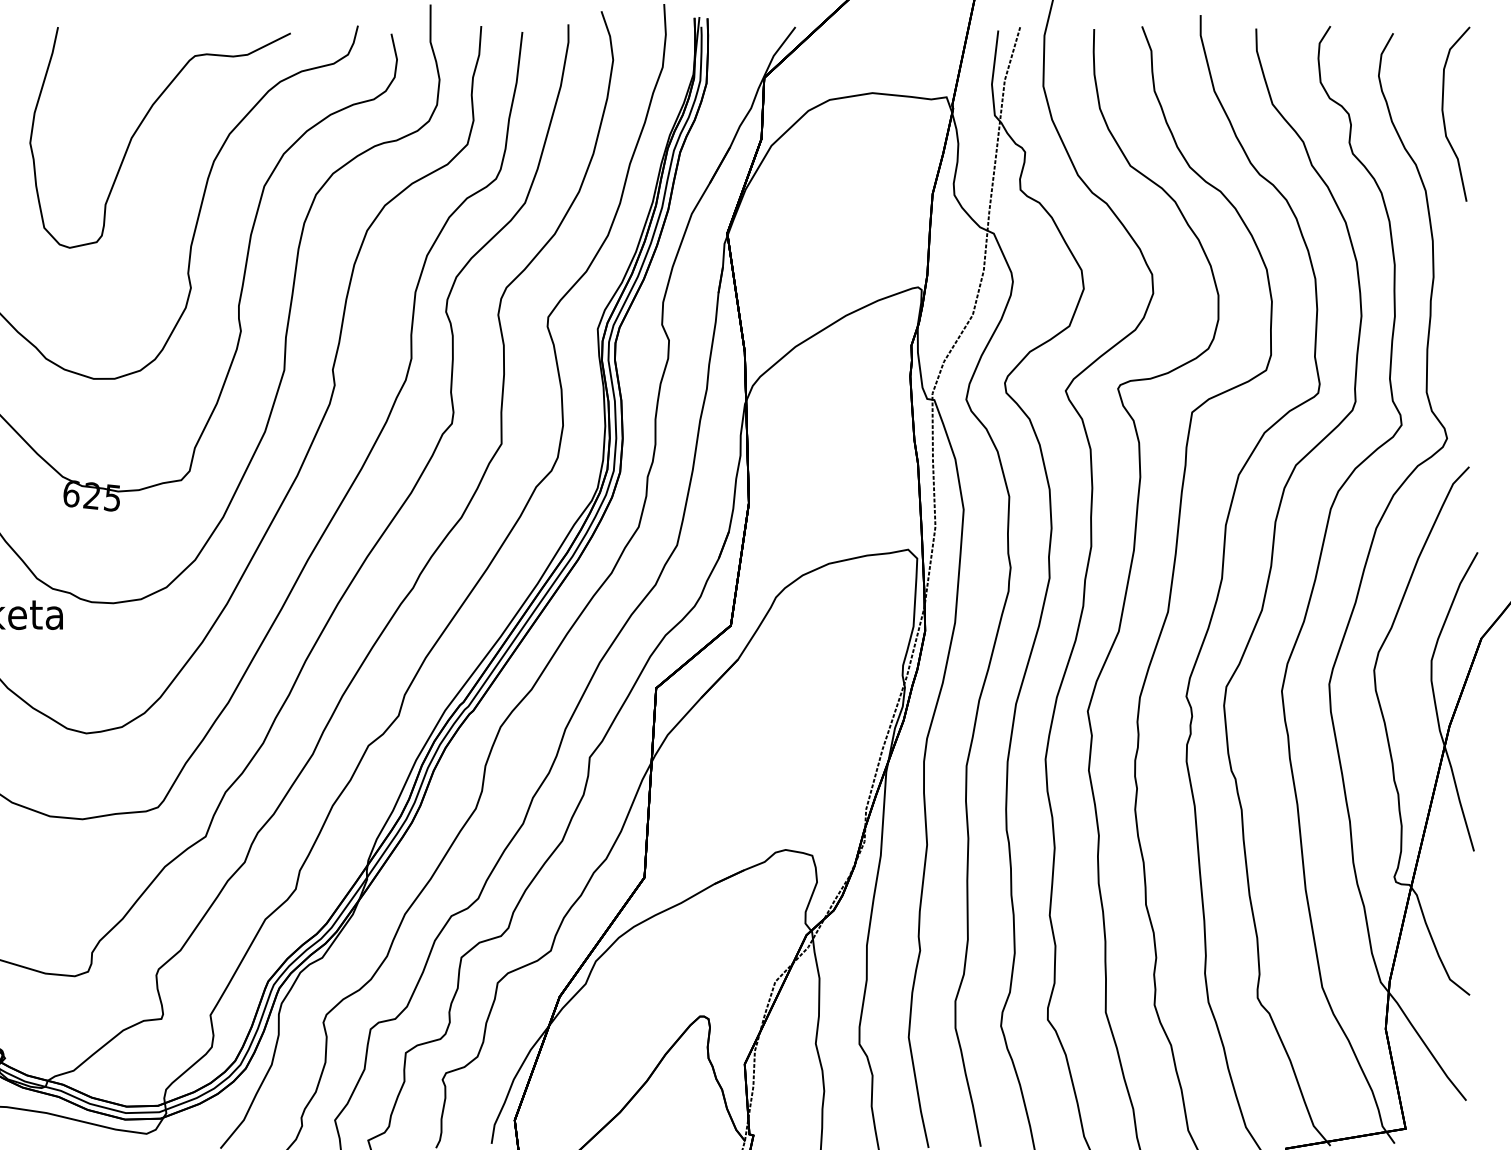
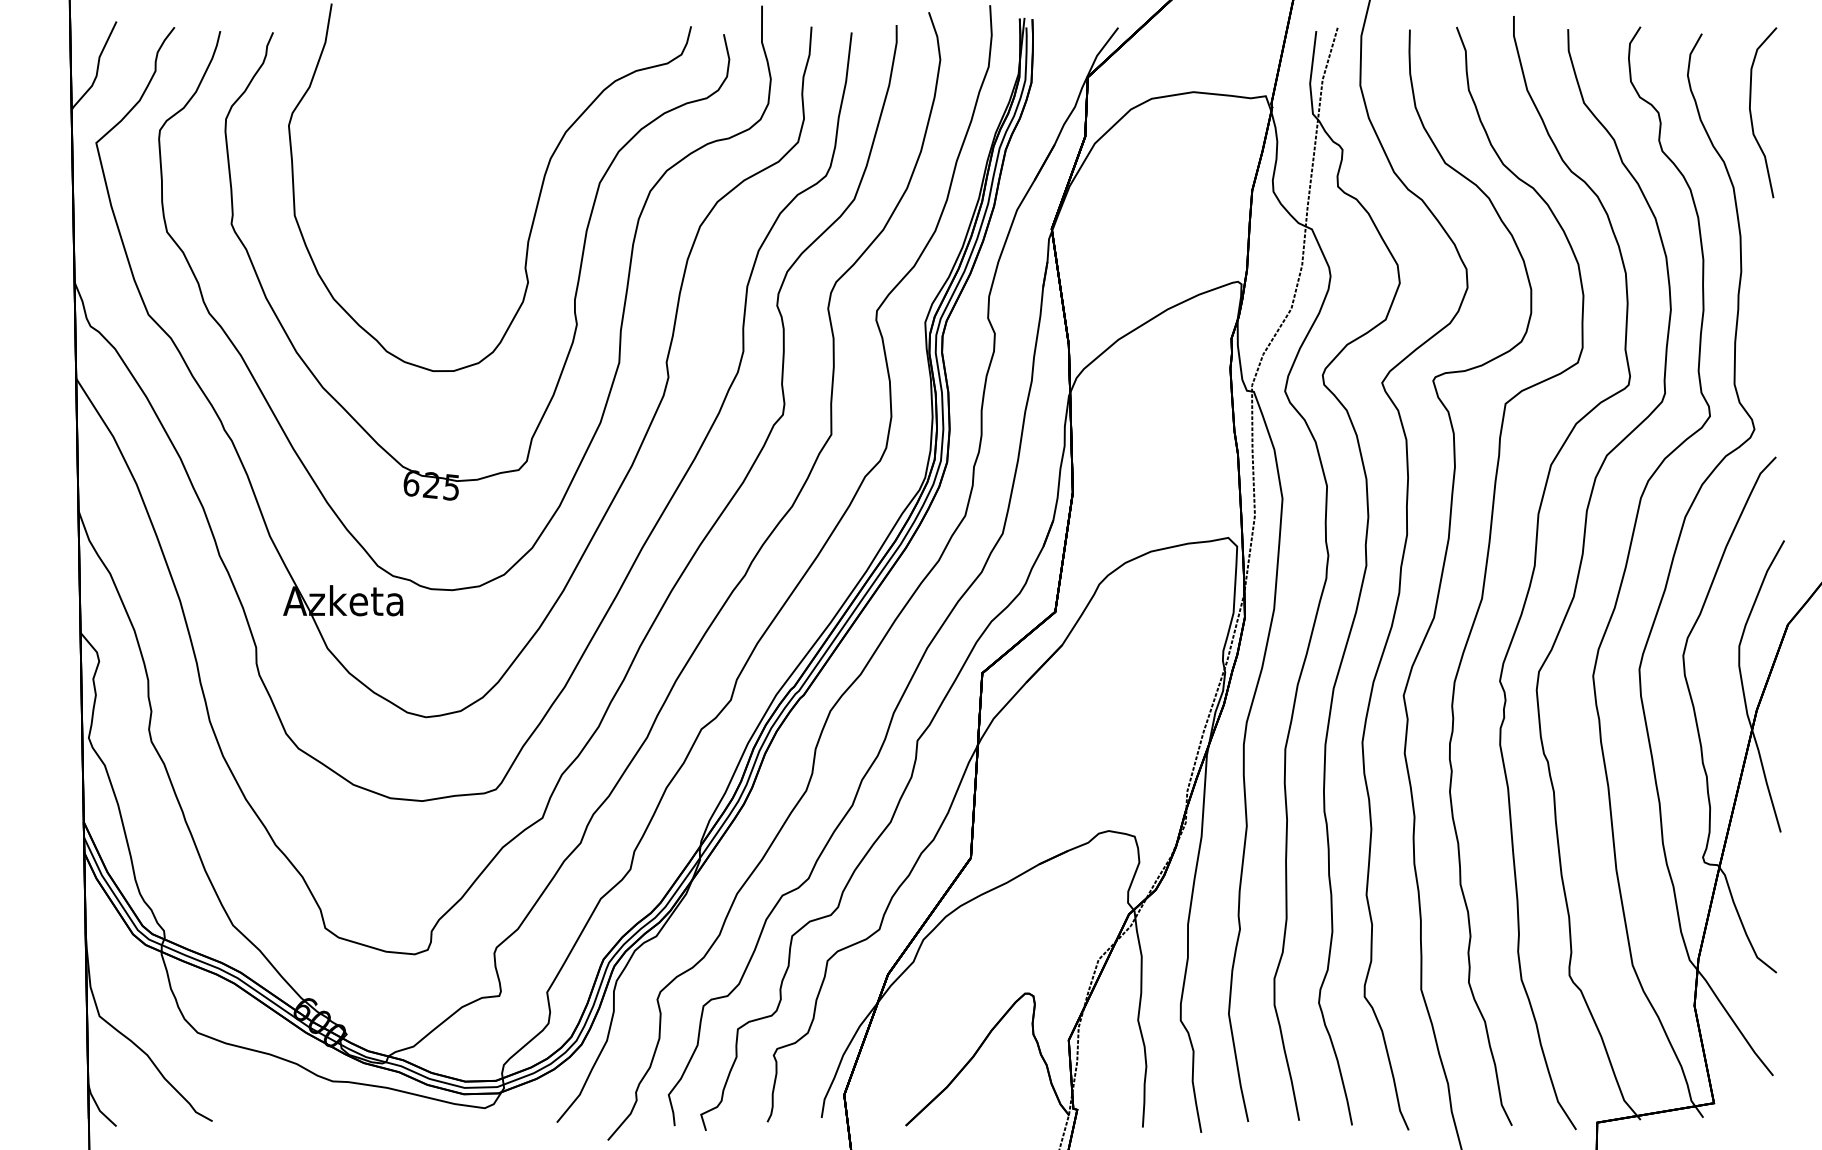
part: (140, 127) -> (478, 125), removed

